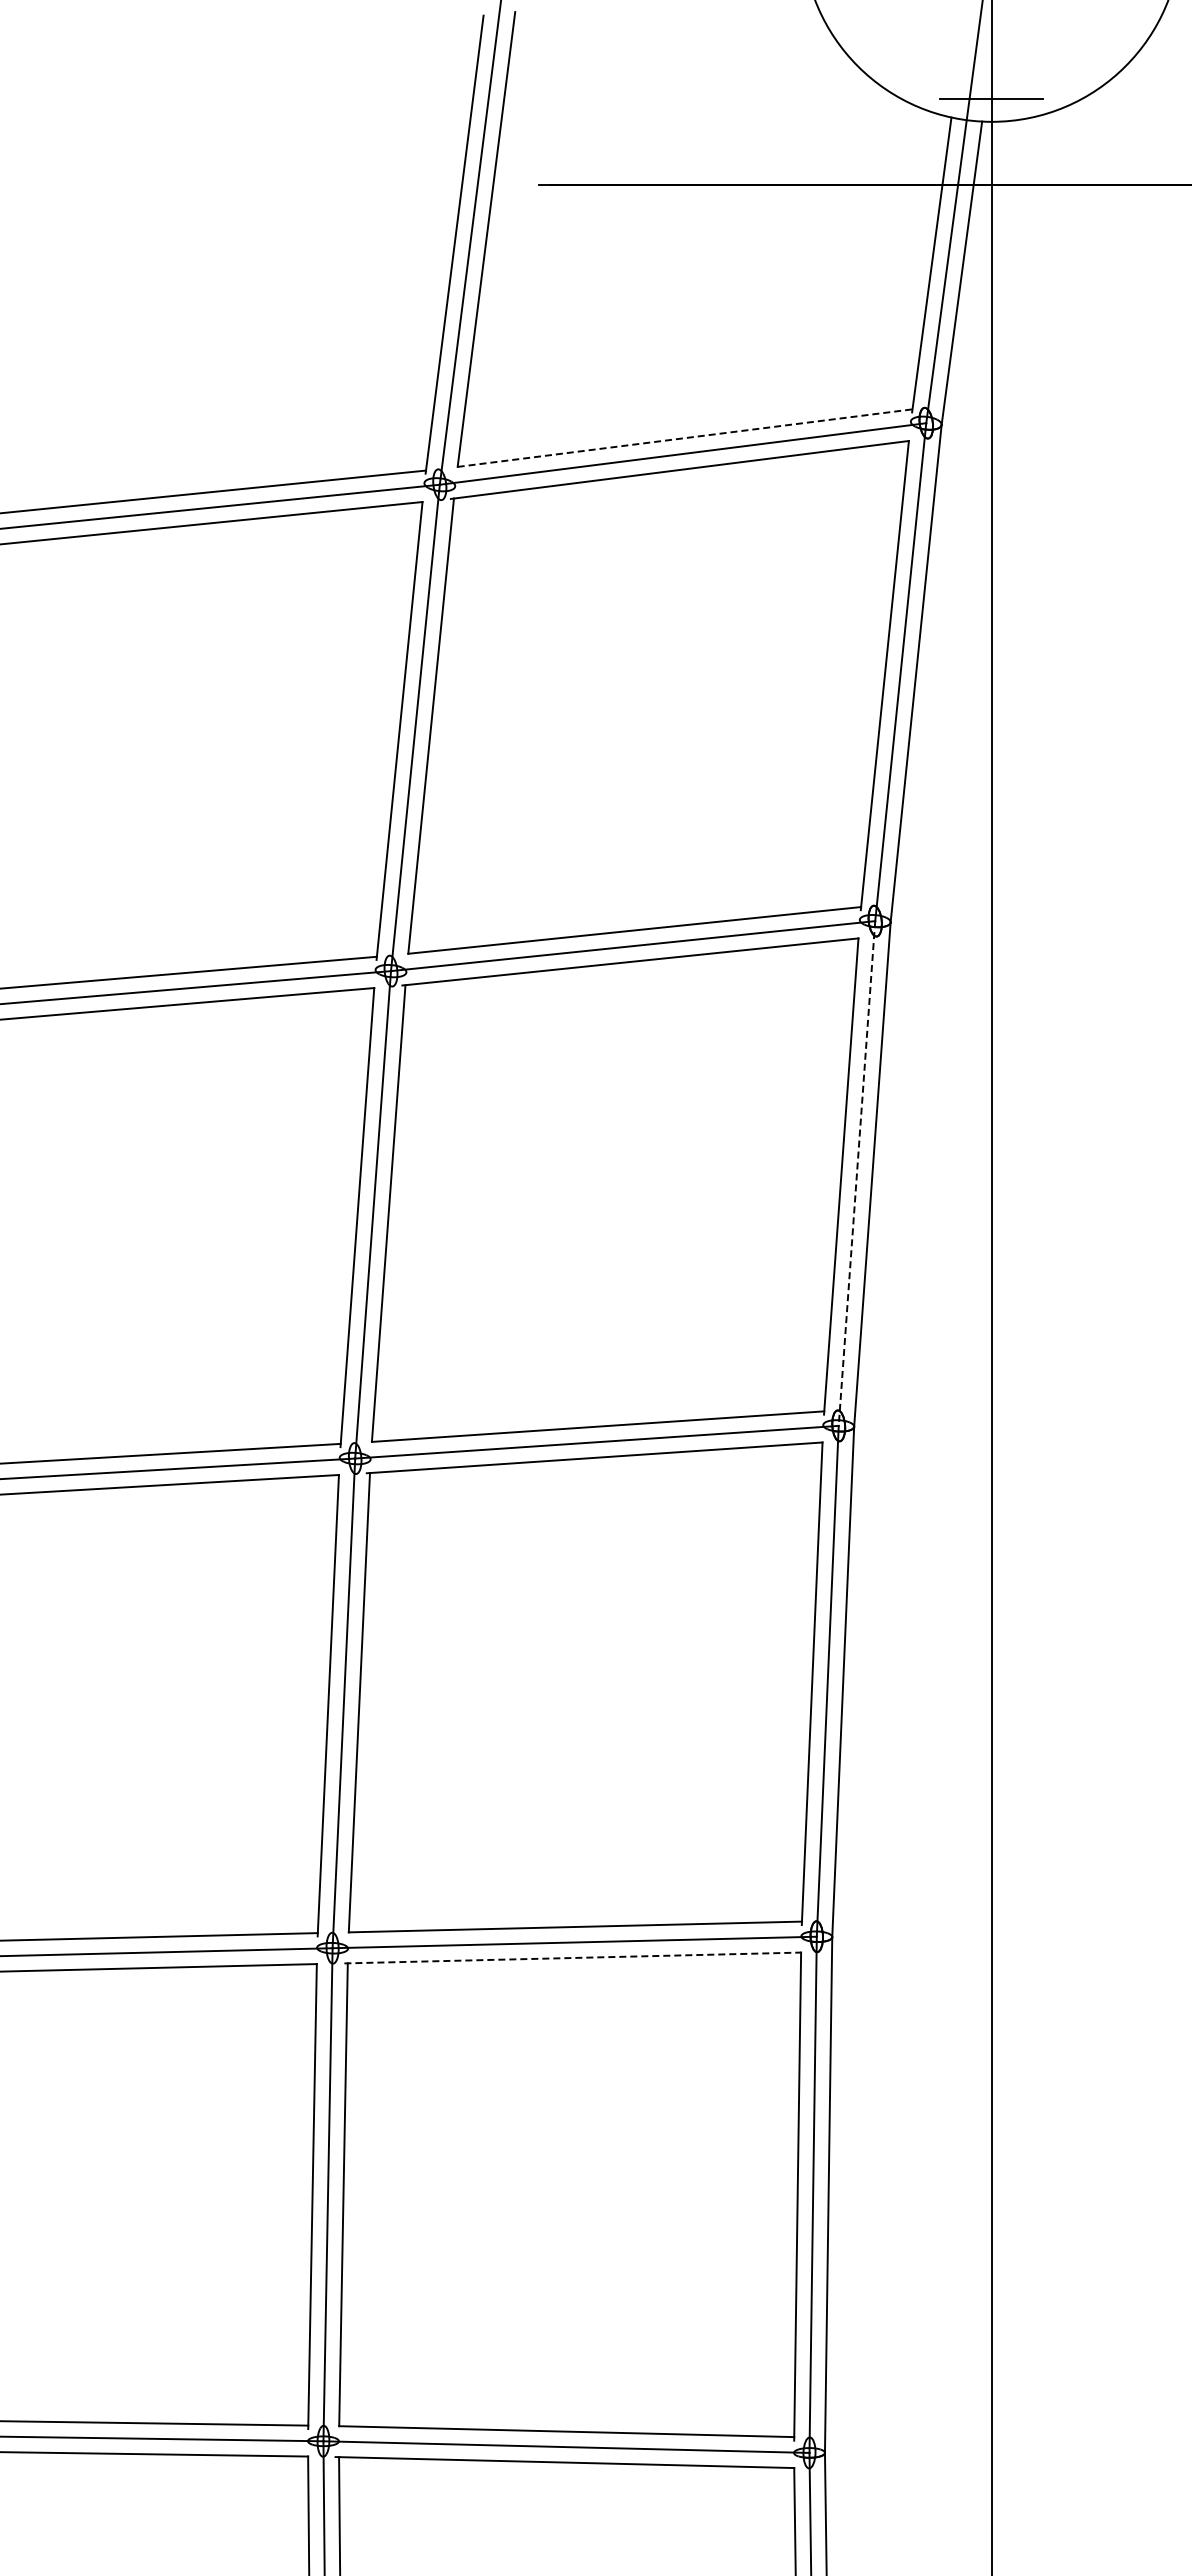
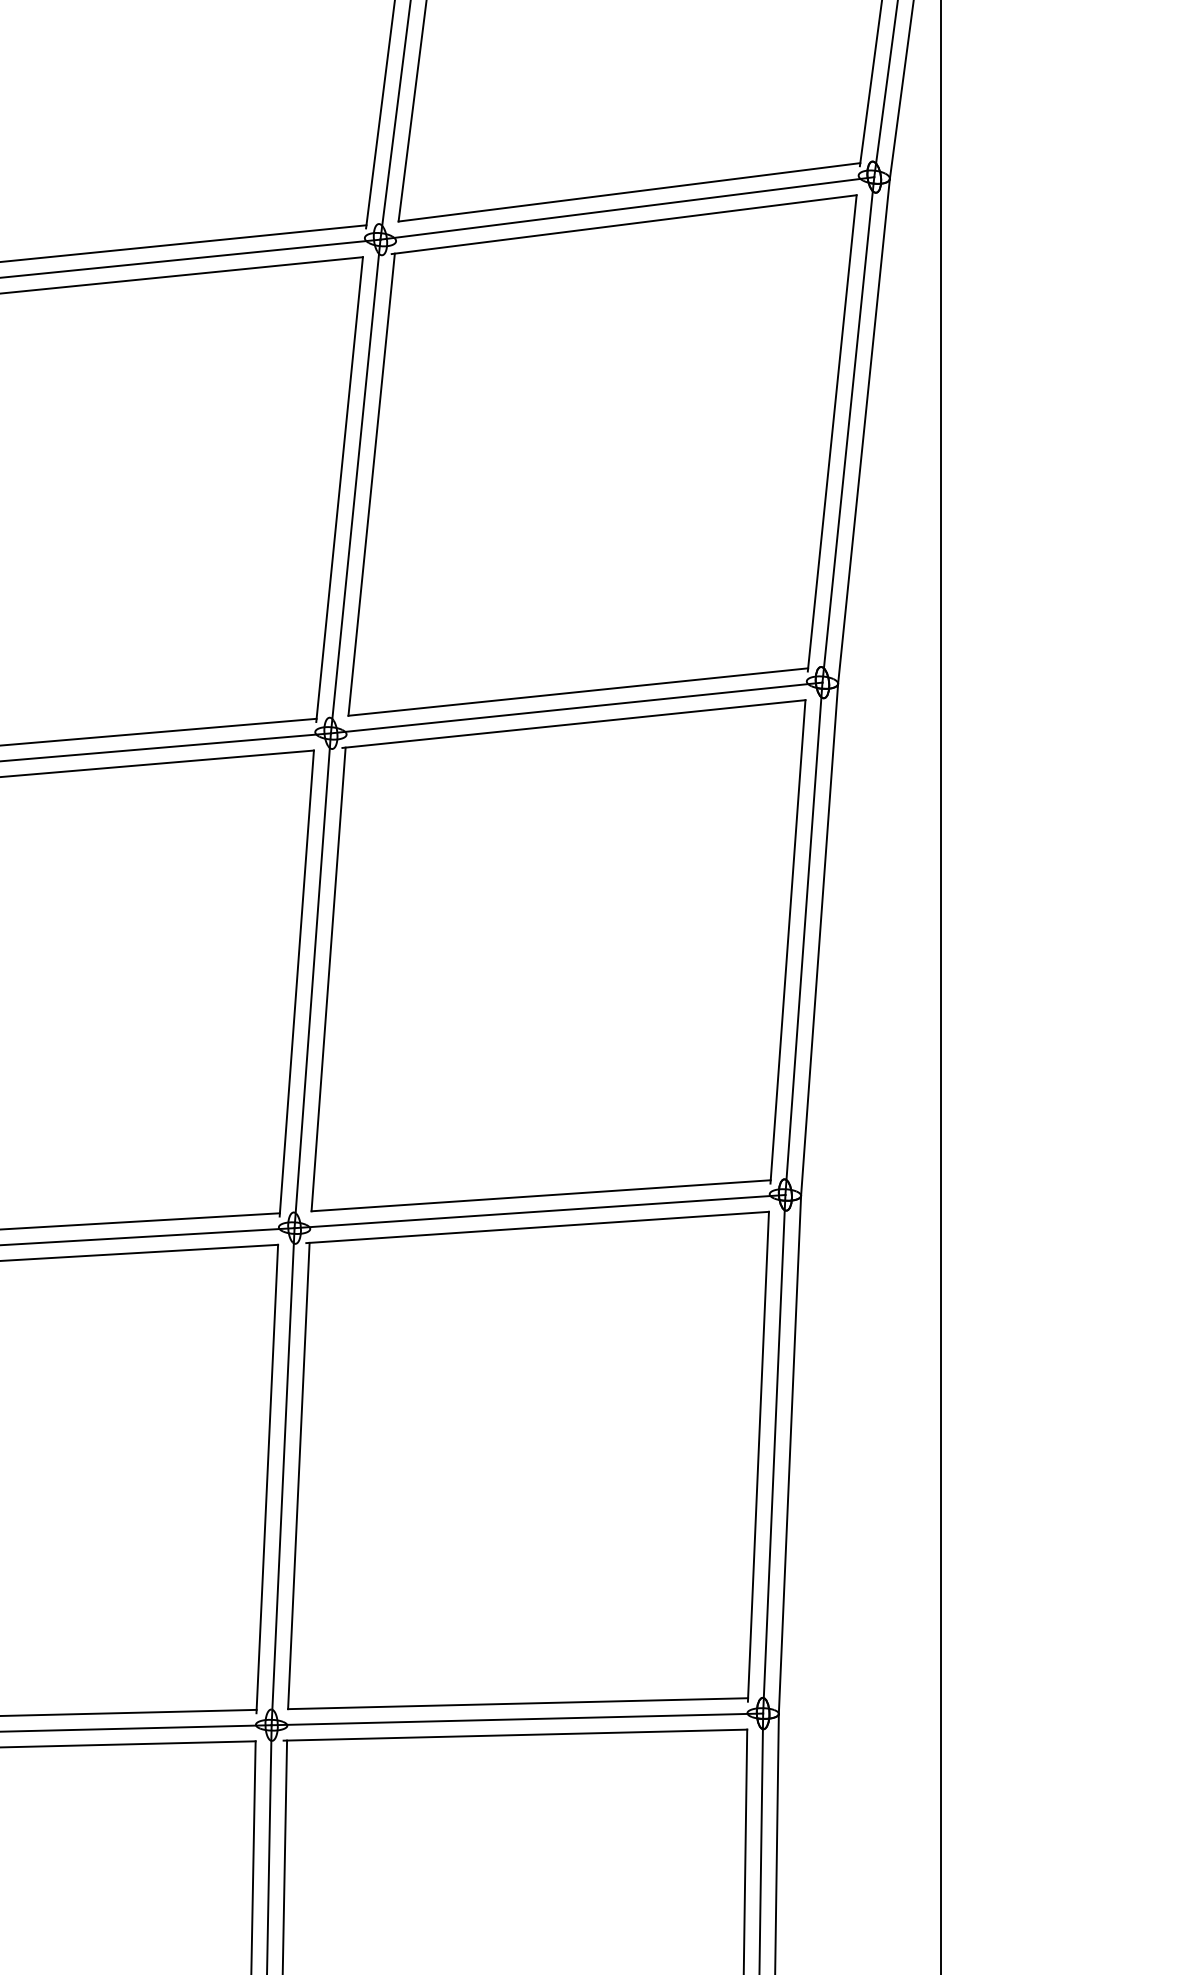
line: (685, 438) -> (629, 192), dashed -> solid
line: (856, 1174) -> (803, 939), dashed -> solid
line: (573, 1957) -> (516, 1734), dashed -> solid

